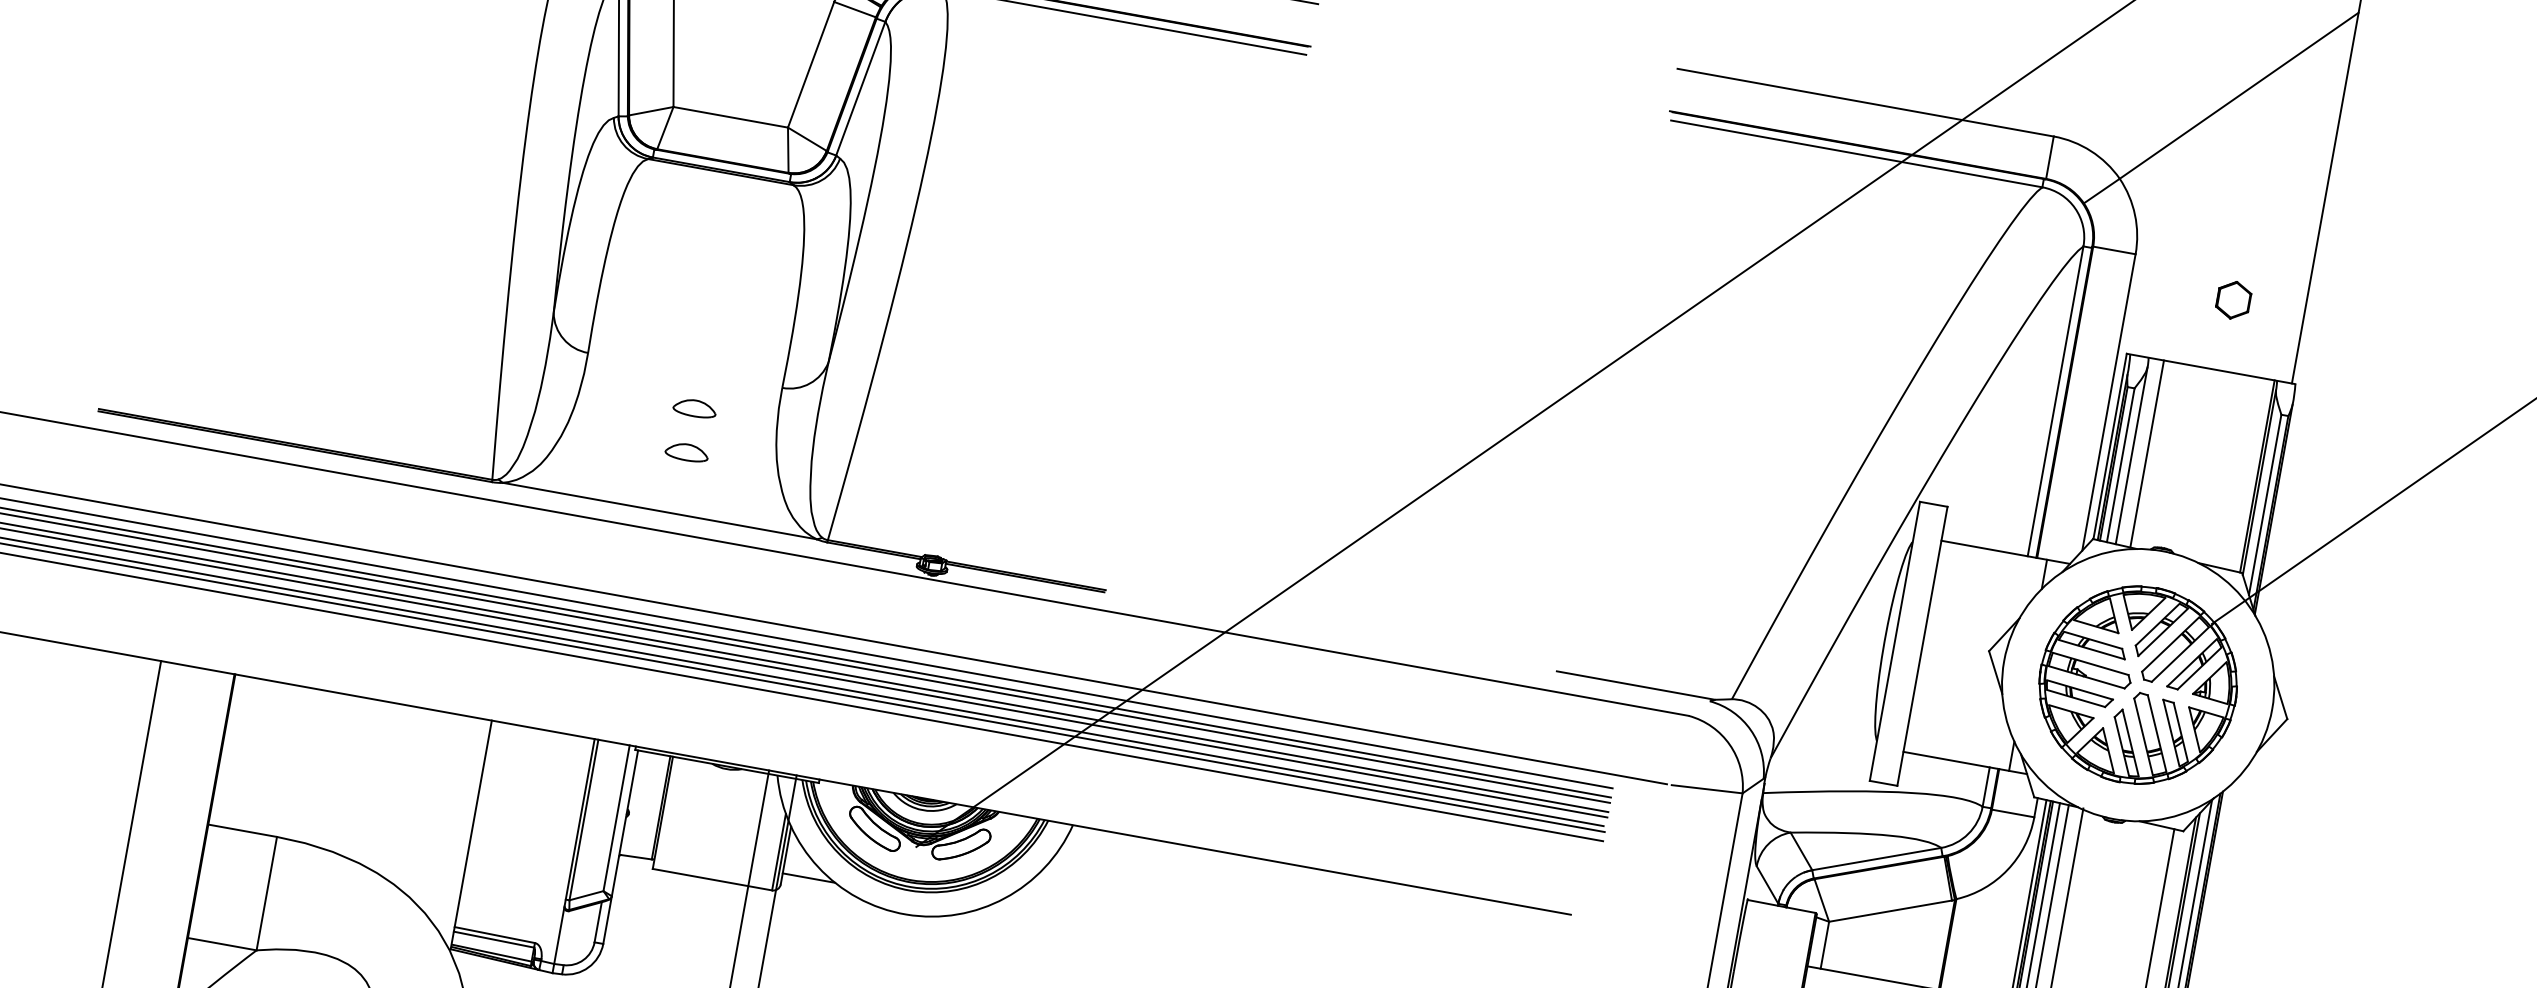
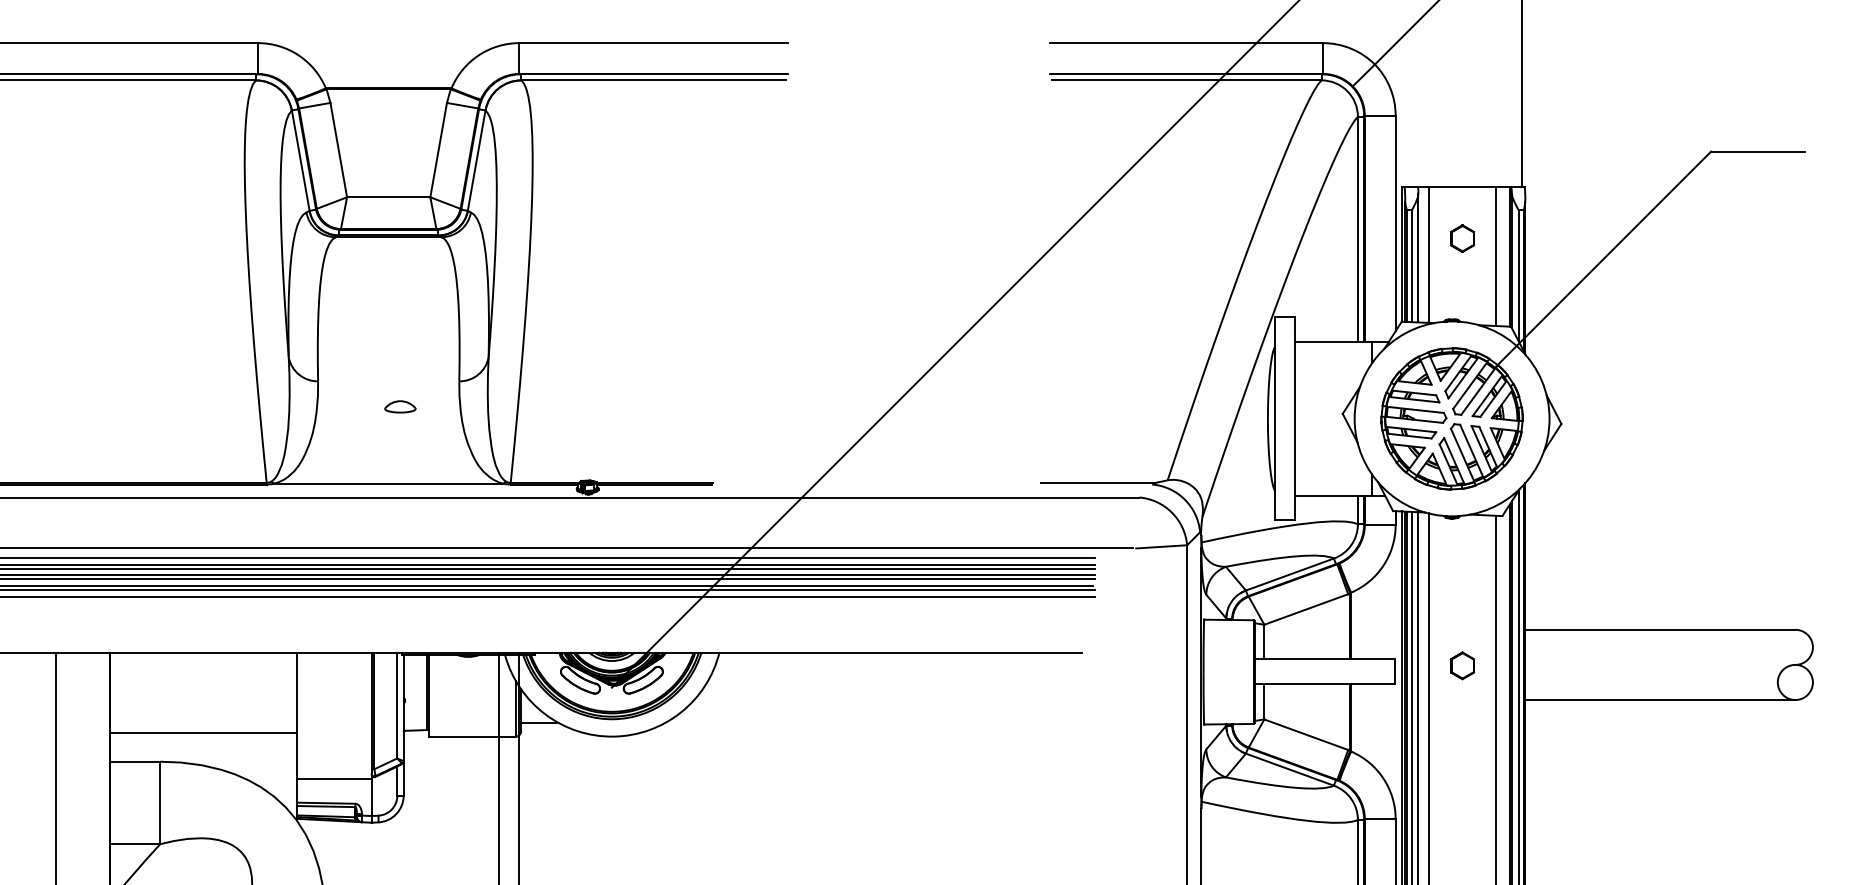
part: (2233, 299) -> (1462, 238), moved
part: (687, 451) -> (400, 438), removed
line: (2238, 472) -> (1495, 256), added
line: (343, 807) -> (203, 732), added
line: (511, 902) -> (333, 778), added

